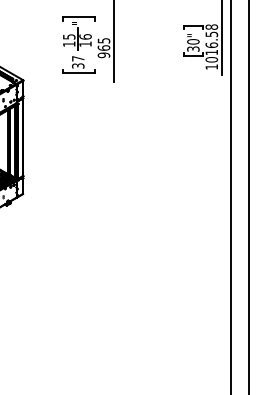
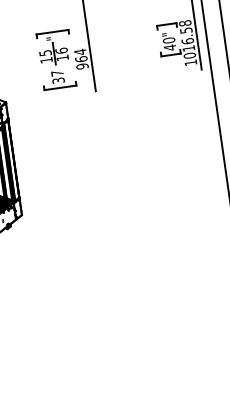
text: (103, 40) -> (79, 51), 965 -> 964
text: (193, 49) -> (170, 48), 30" -> 40"

